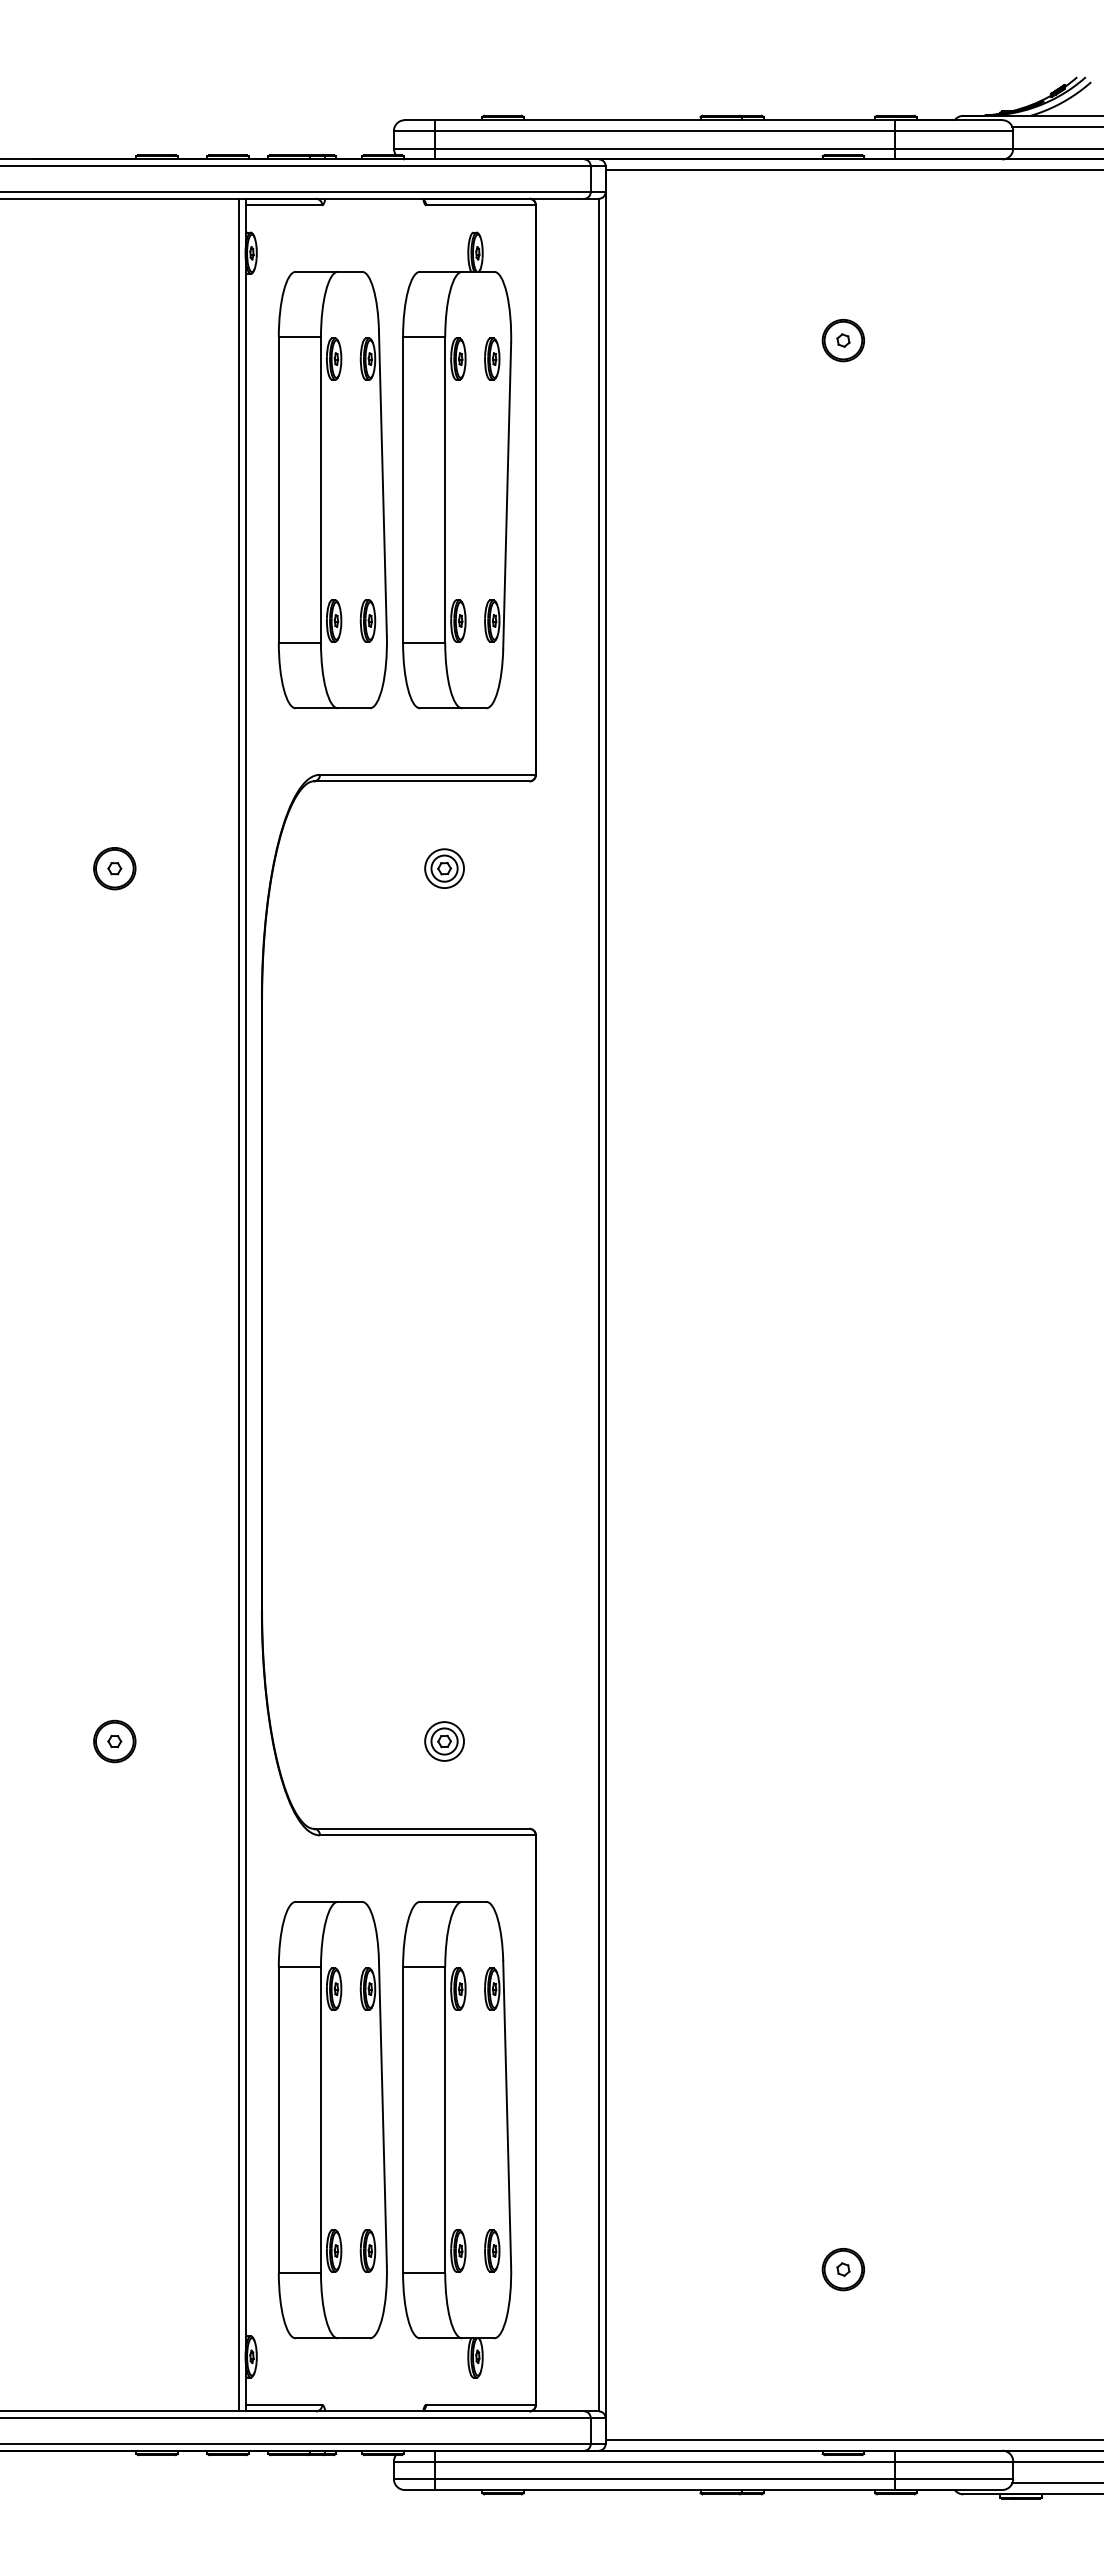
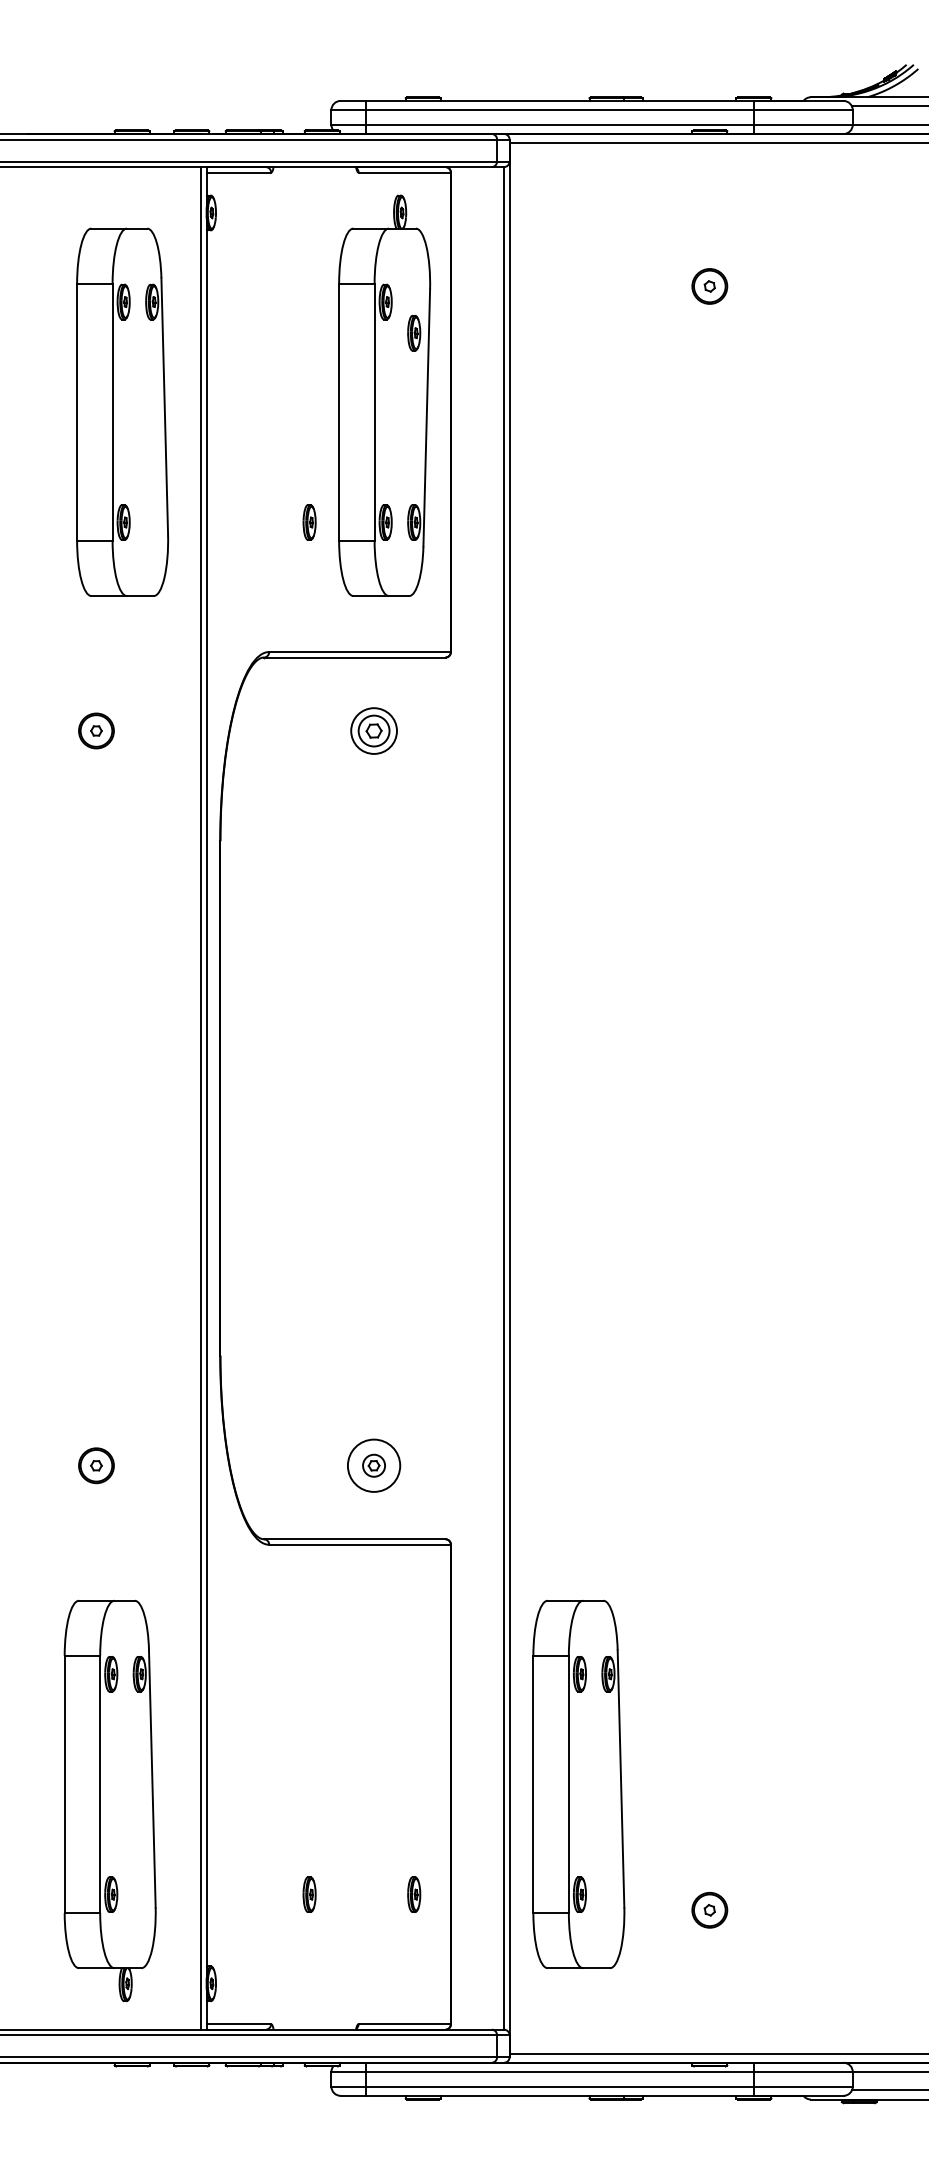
part: (492, 358) -> (414, 332), moved
part: (332, 490) -> (122, 412), moved
part: (444, 868) -> (374, 730), size x1.4
circle: (444, 1741) -> (374, 1465), size x1.6
part: (332, 2120) -> (578, 1784), moved
part: (457, 2139) -> (110, 1800), moved

